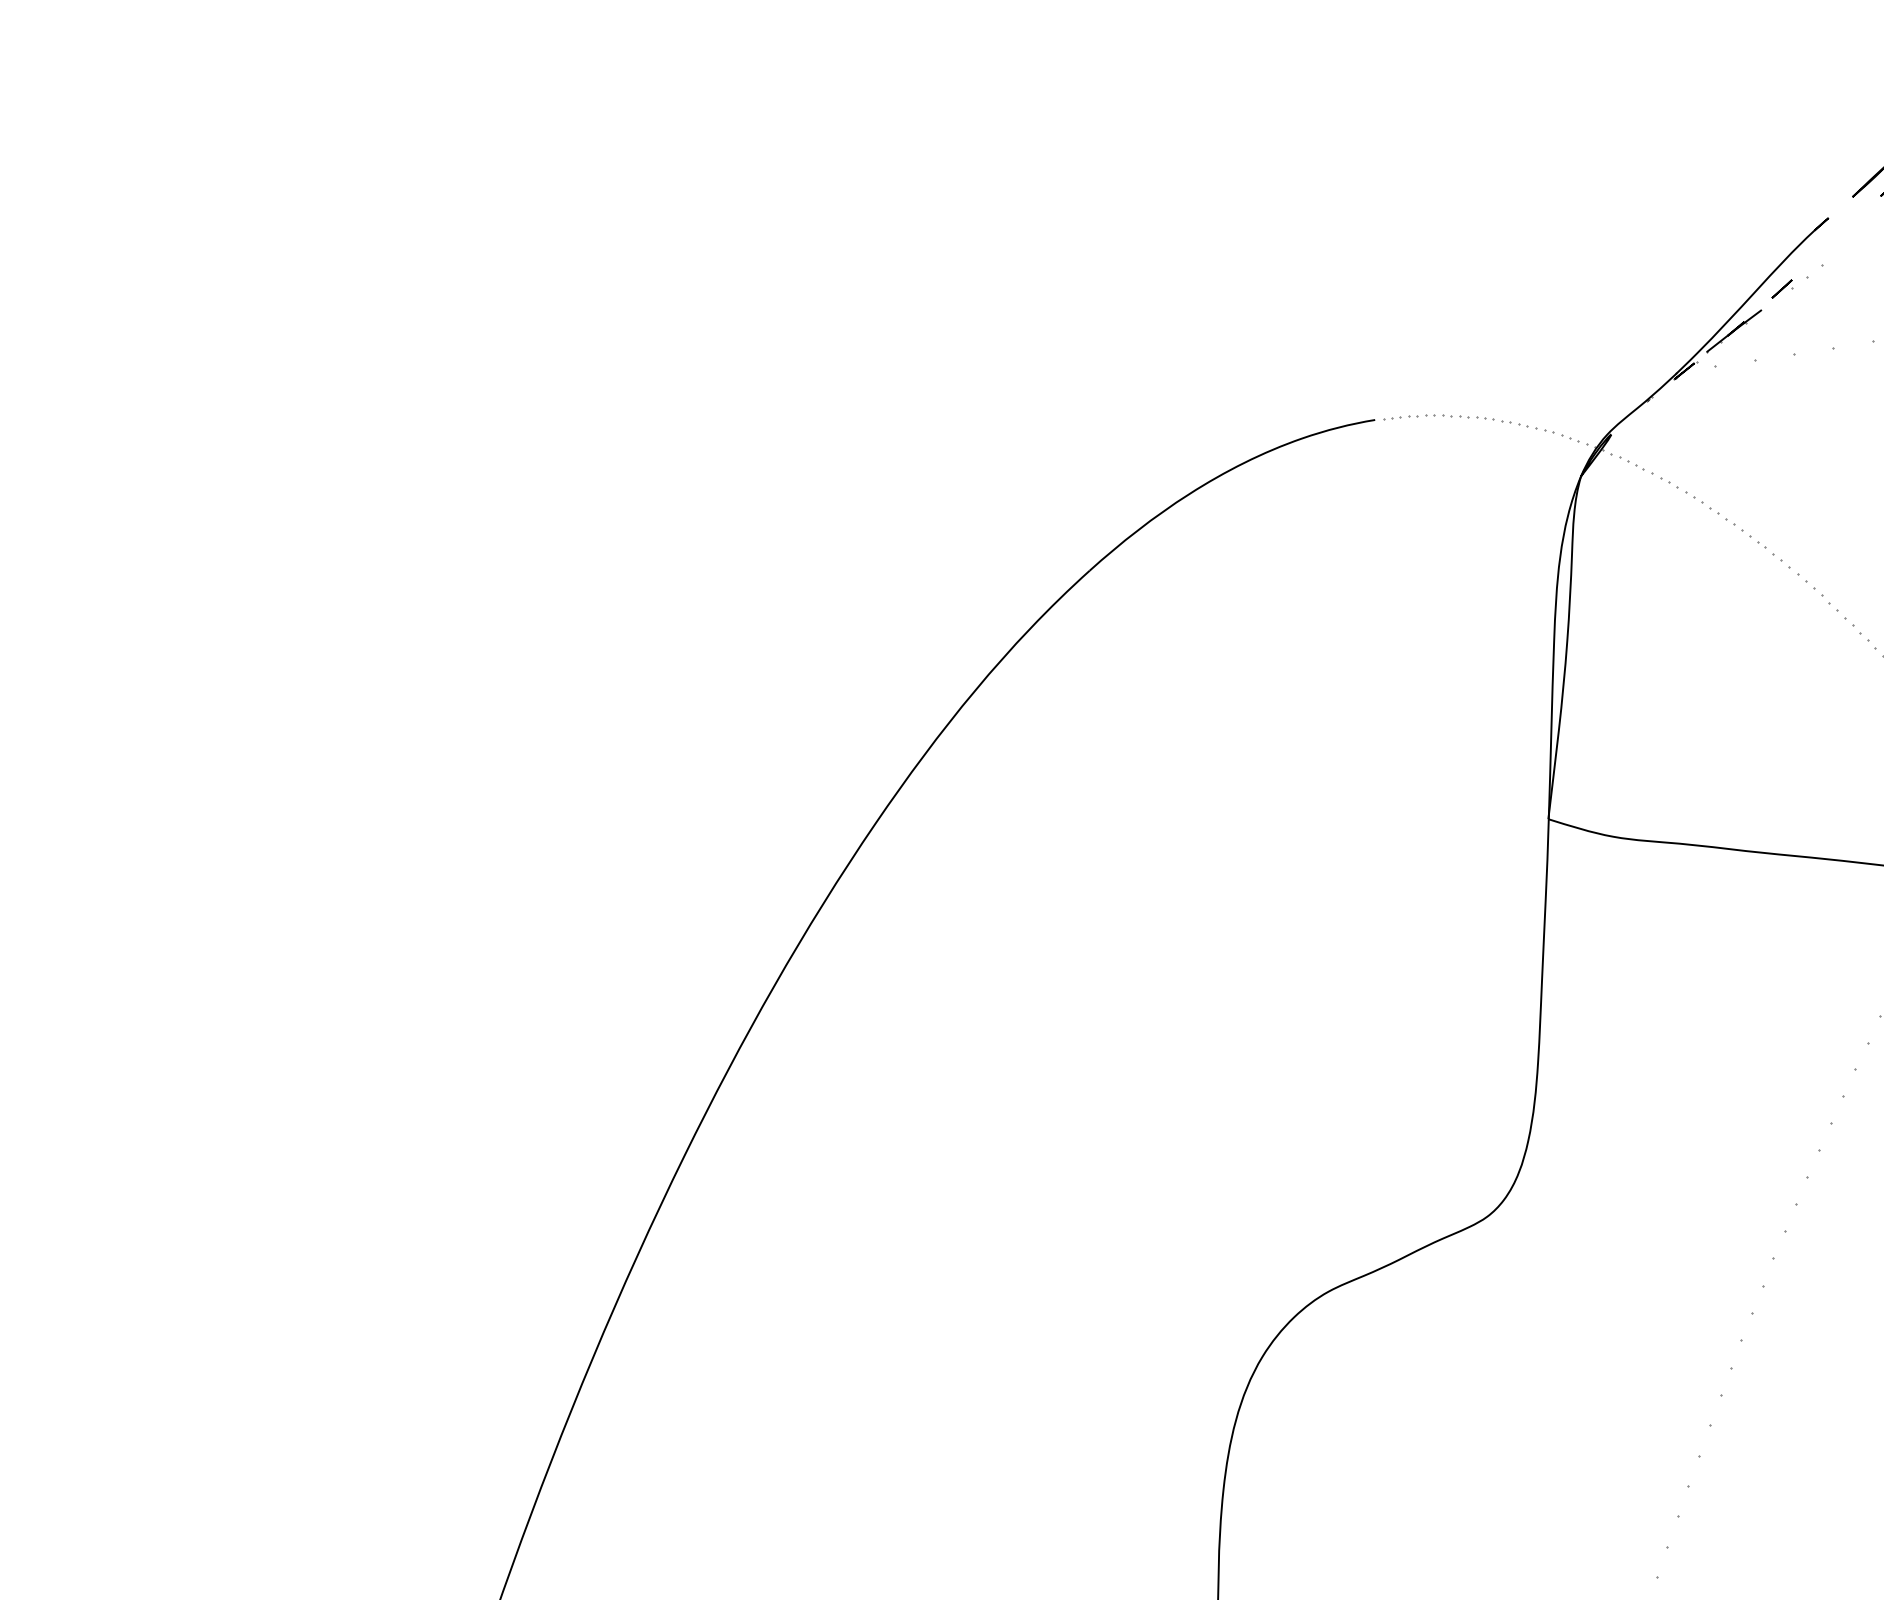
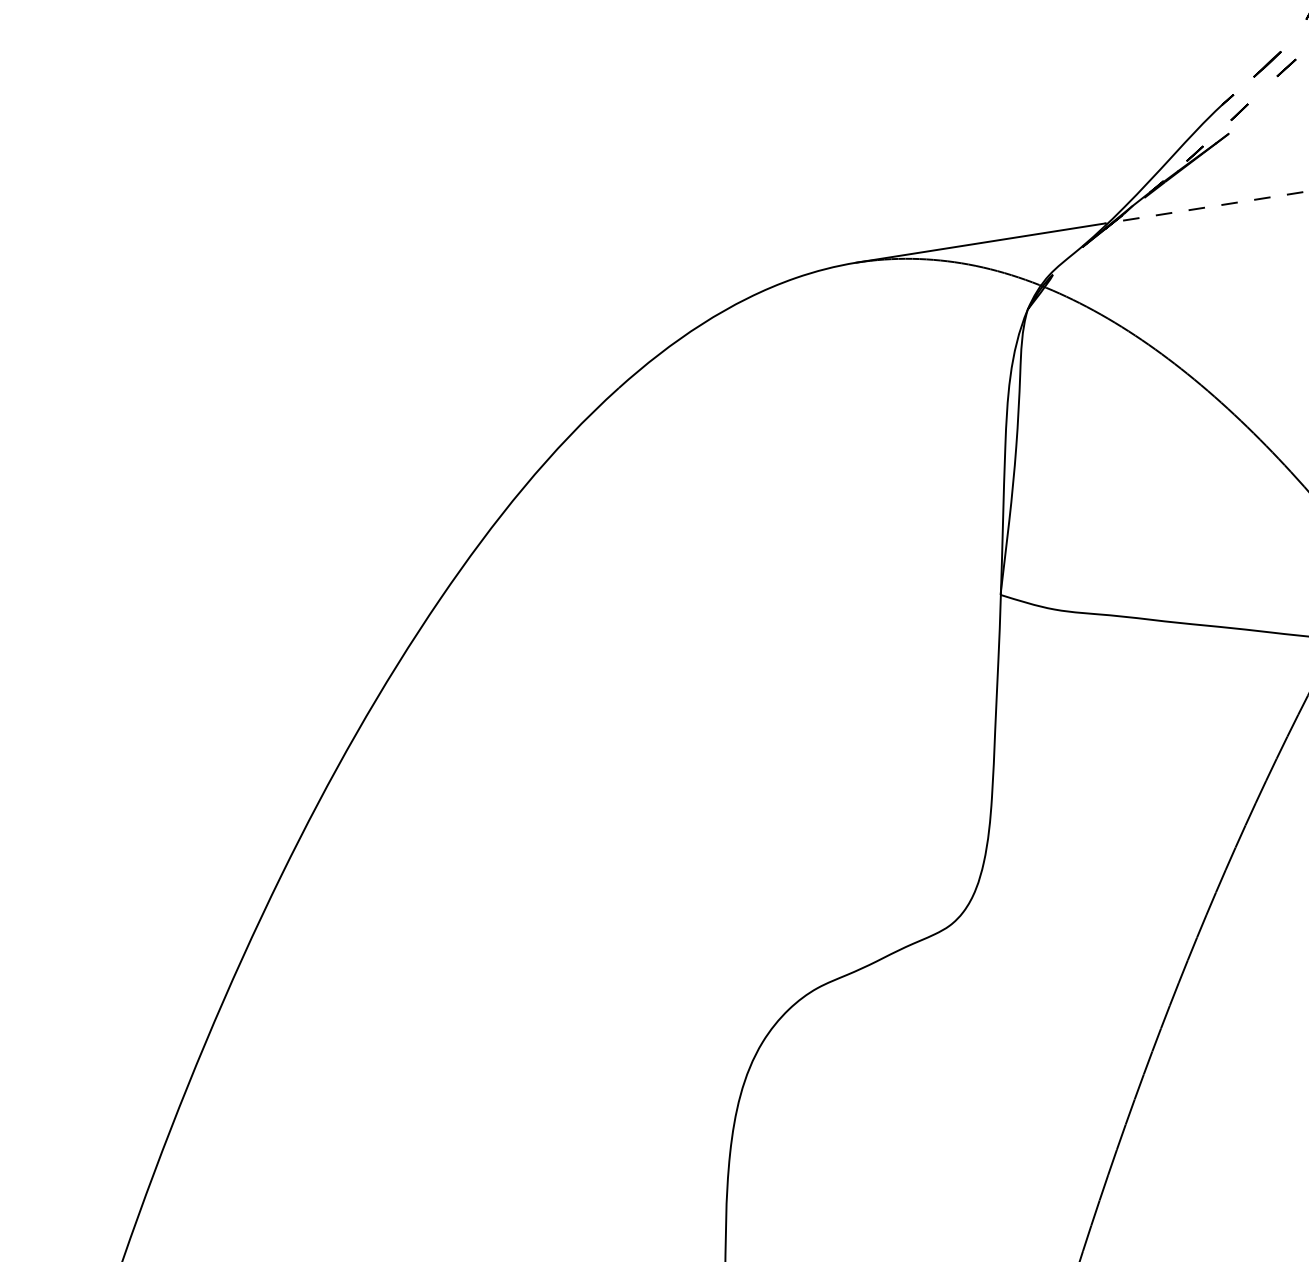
line: (1835, 238) -> (1239, 111), added
line: (1524, 395) -> (980, 242), added

